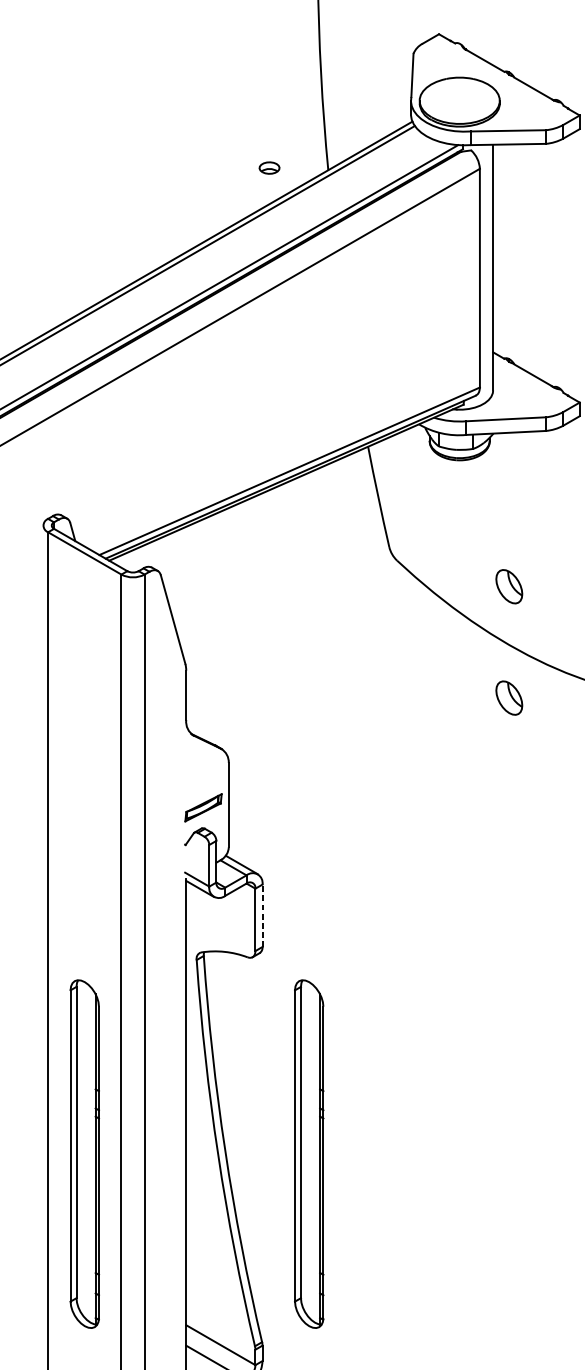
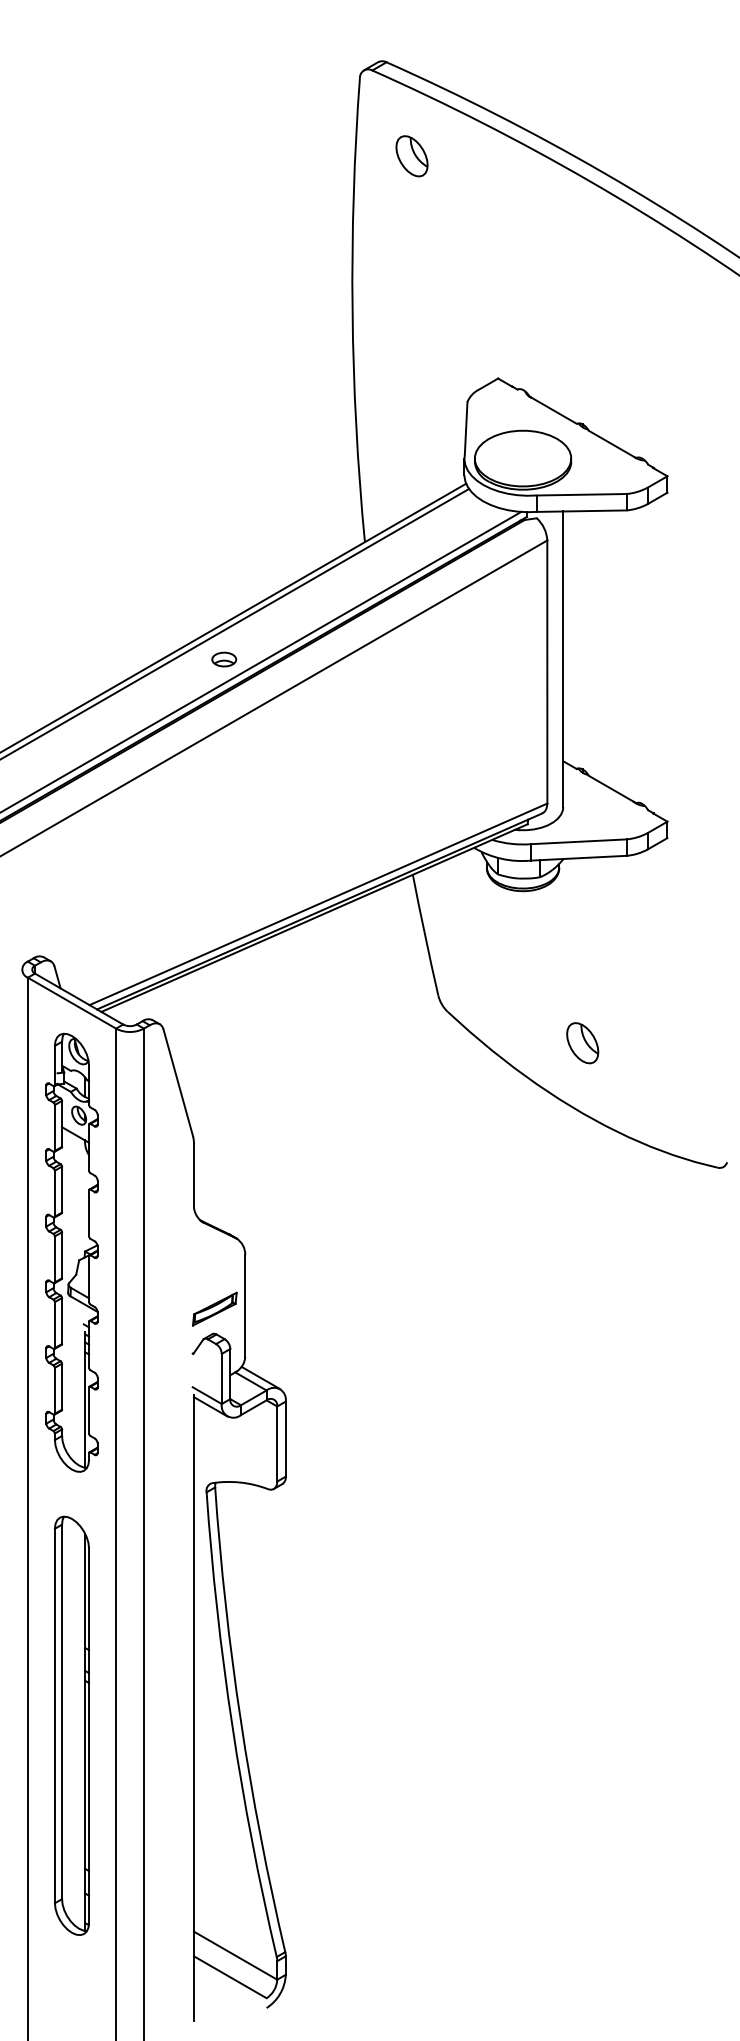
part: (269, 168) -> (224, 659), moved
part: (509, 698) -> (582, 1177), removed
part: (84, 760) -> (71, 1252), added
line: (262, 916) -> (285, 1439), dashed -> solid
part: (308, 1153) -> (341, 1725), removed

